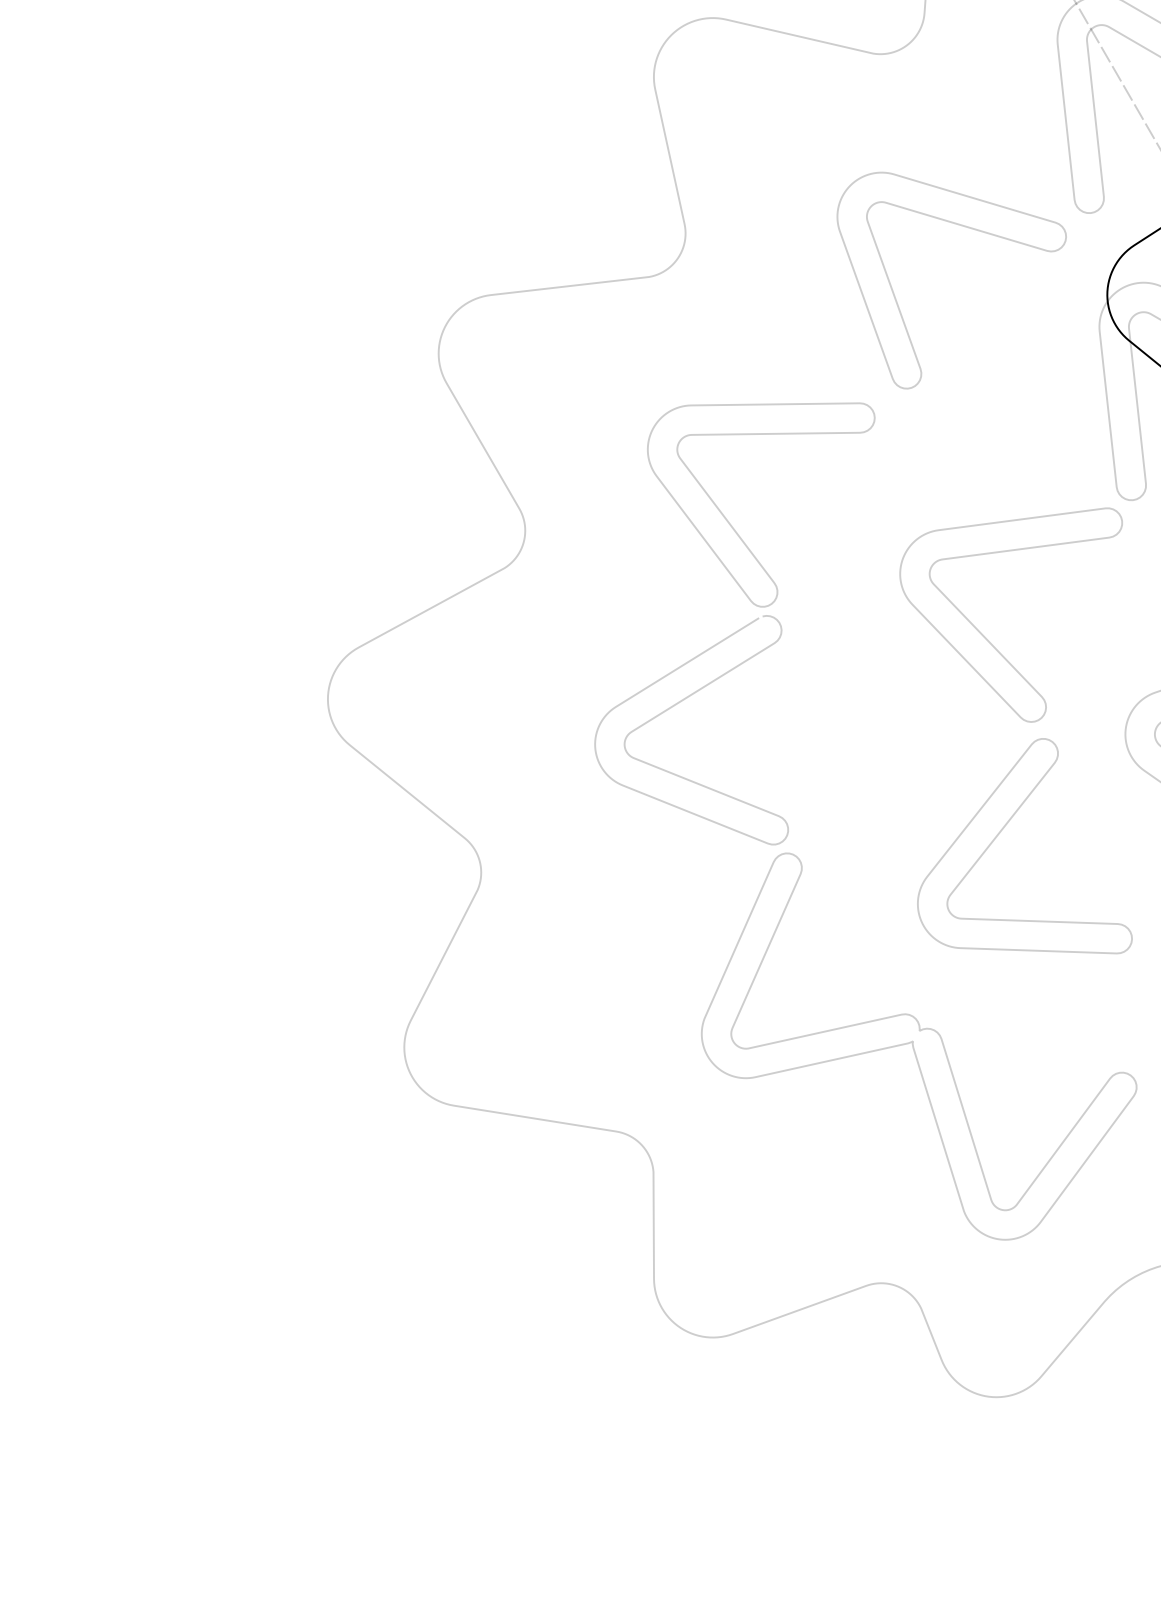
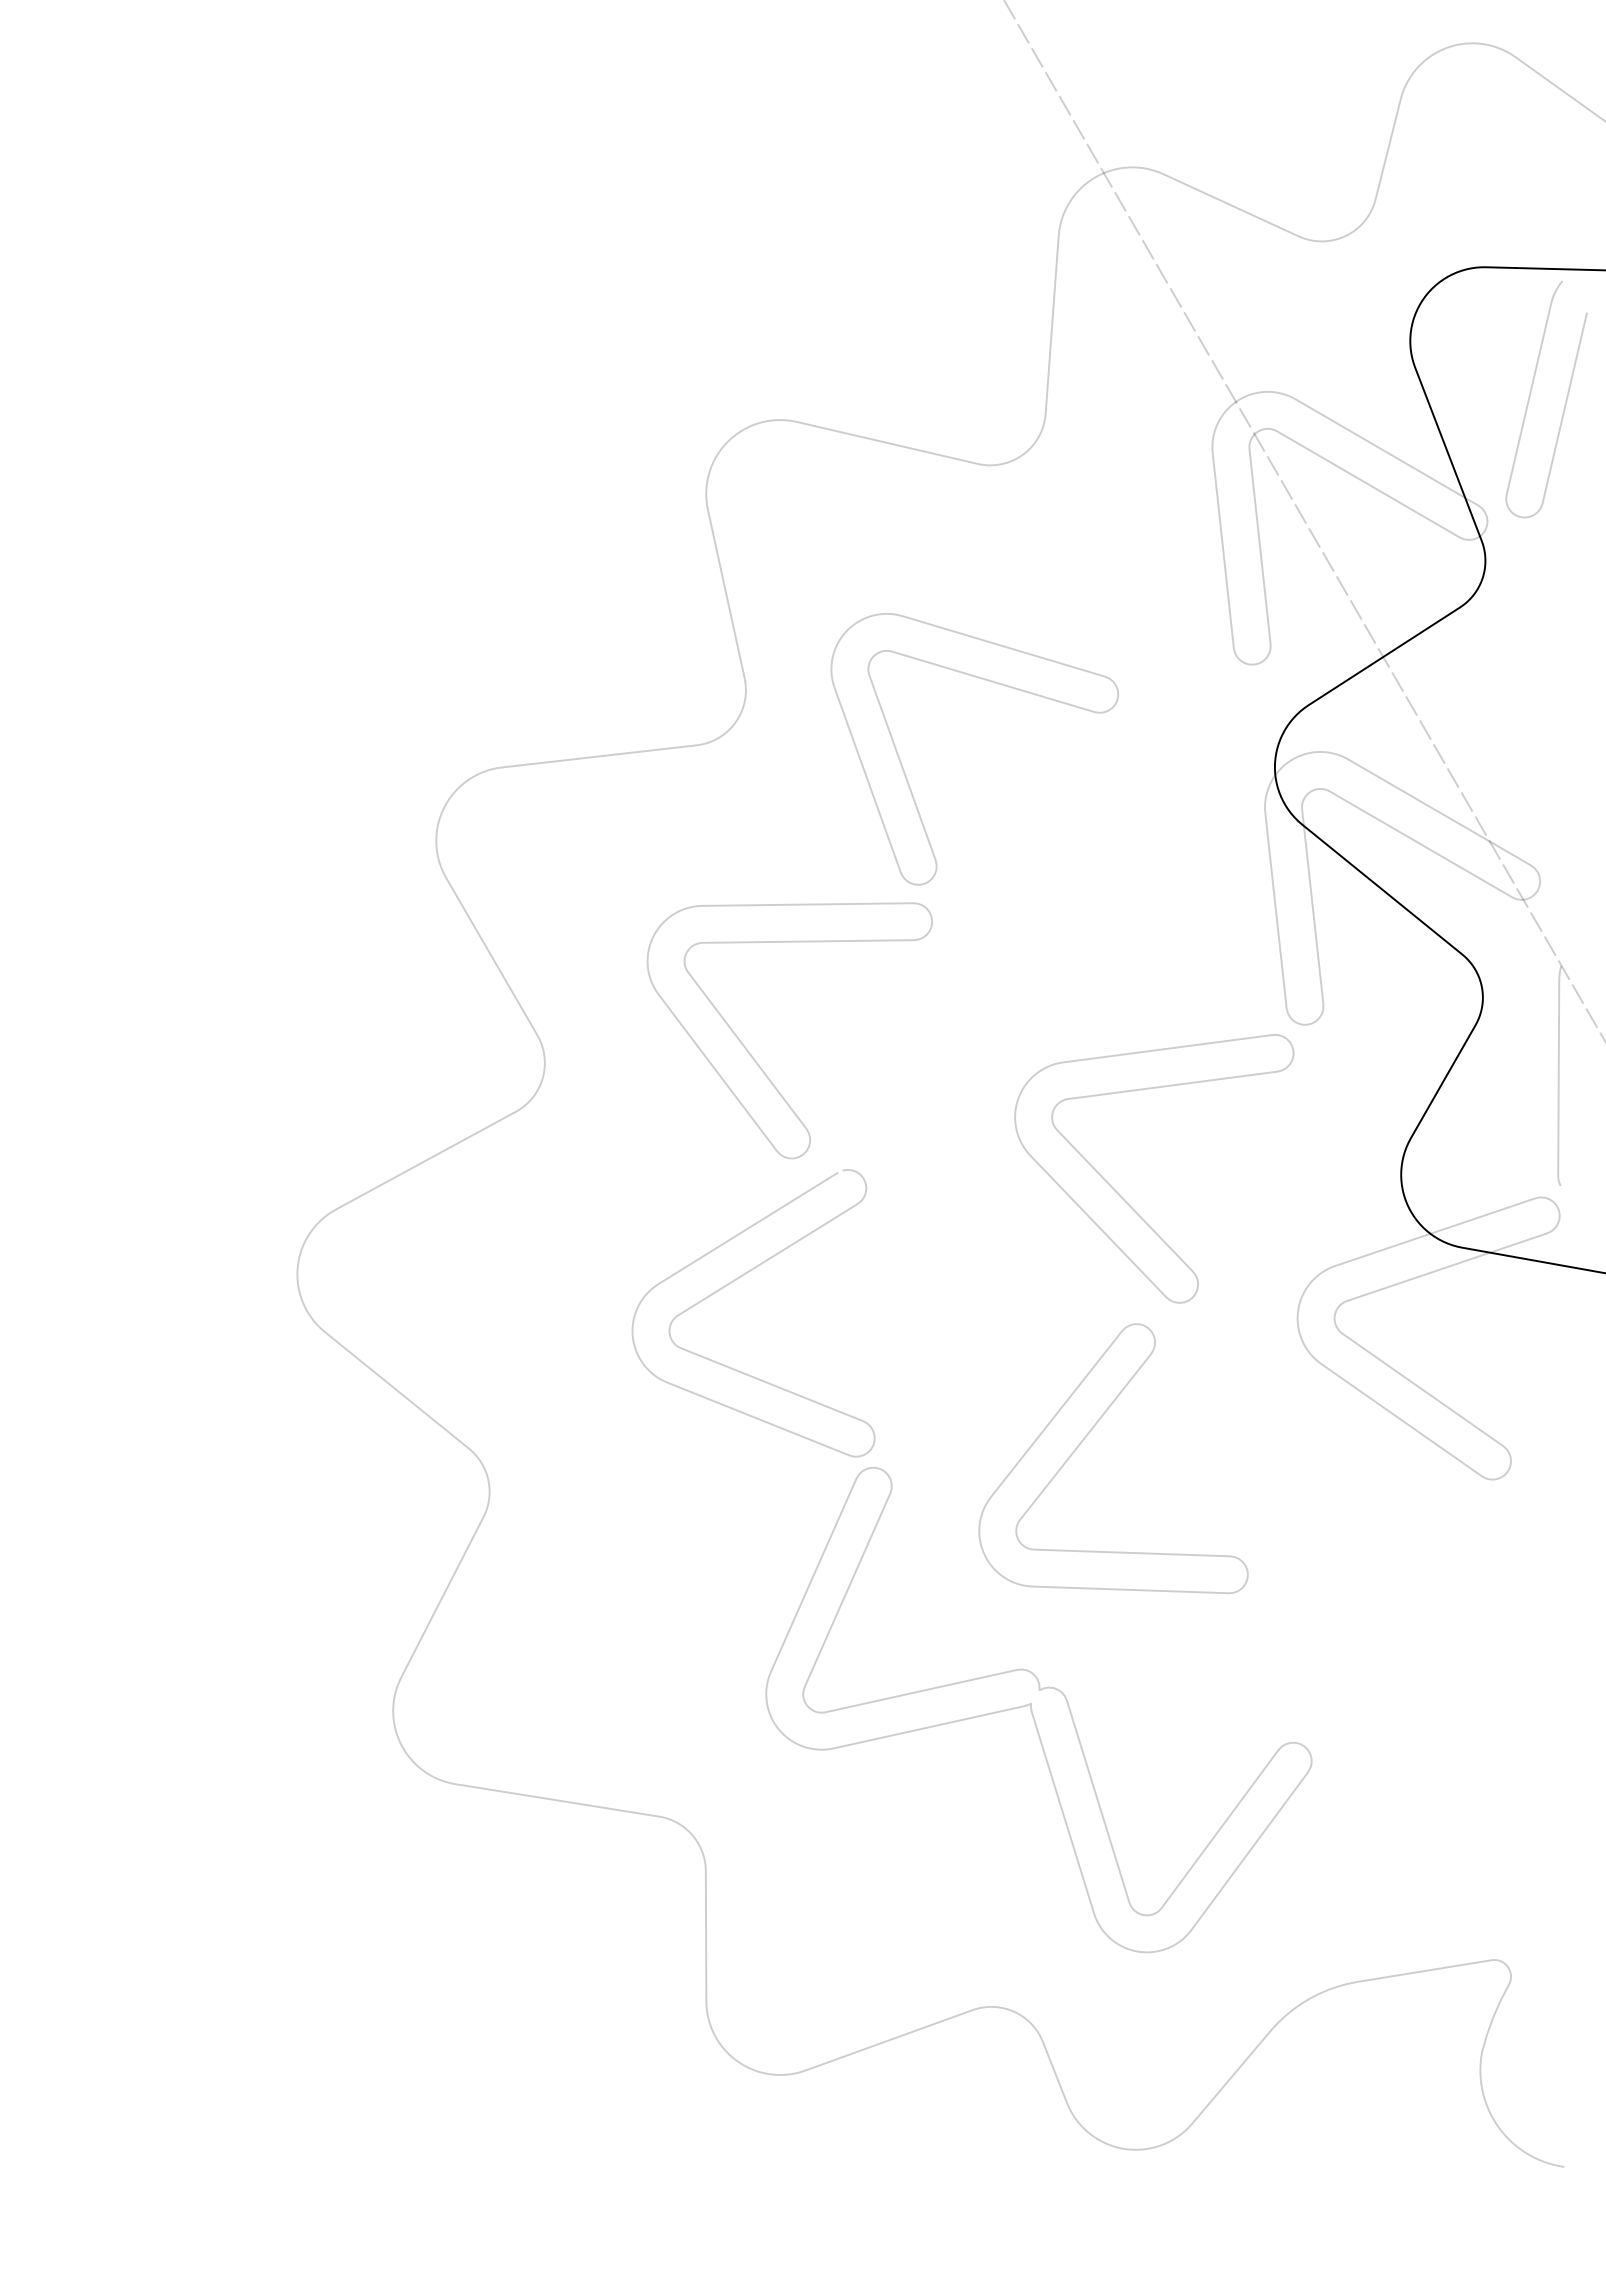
part: (969, 228) -> (996, 683), moved
part: (732, 526) -> (753, 1057), moved
part: (1002, 830) -> (1085, 1438), moved

